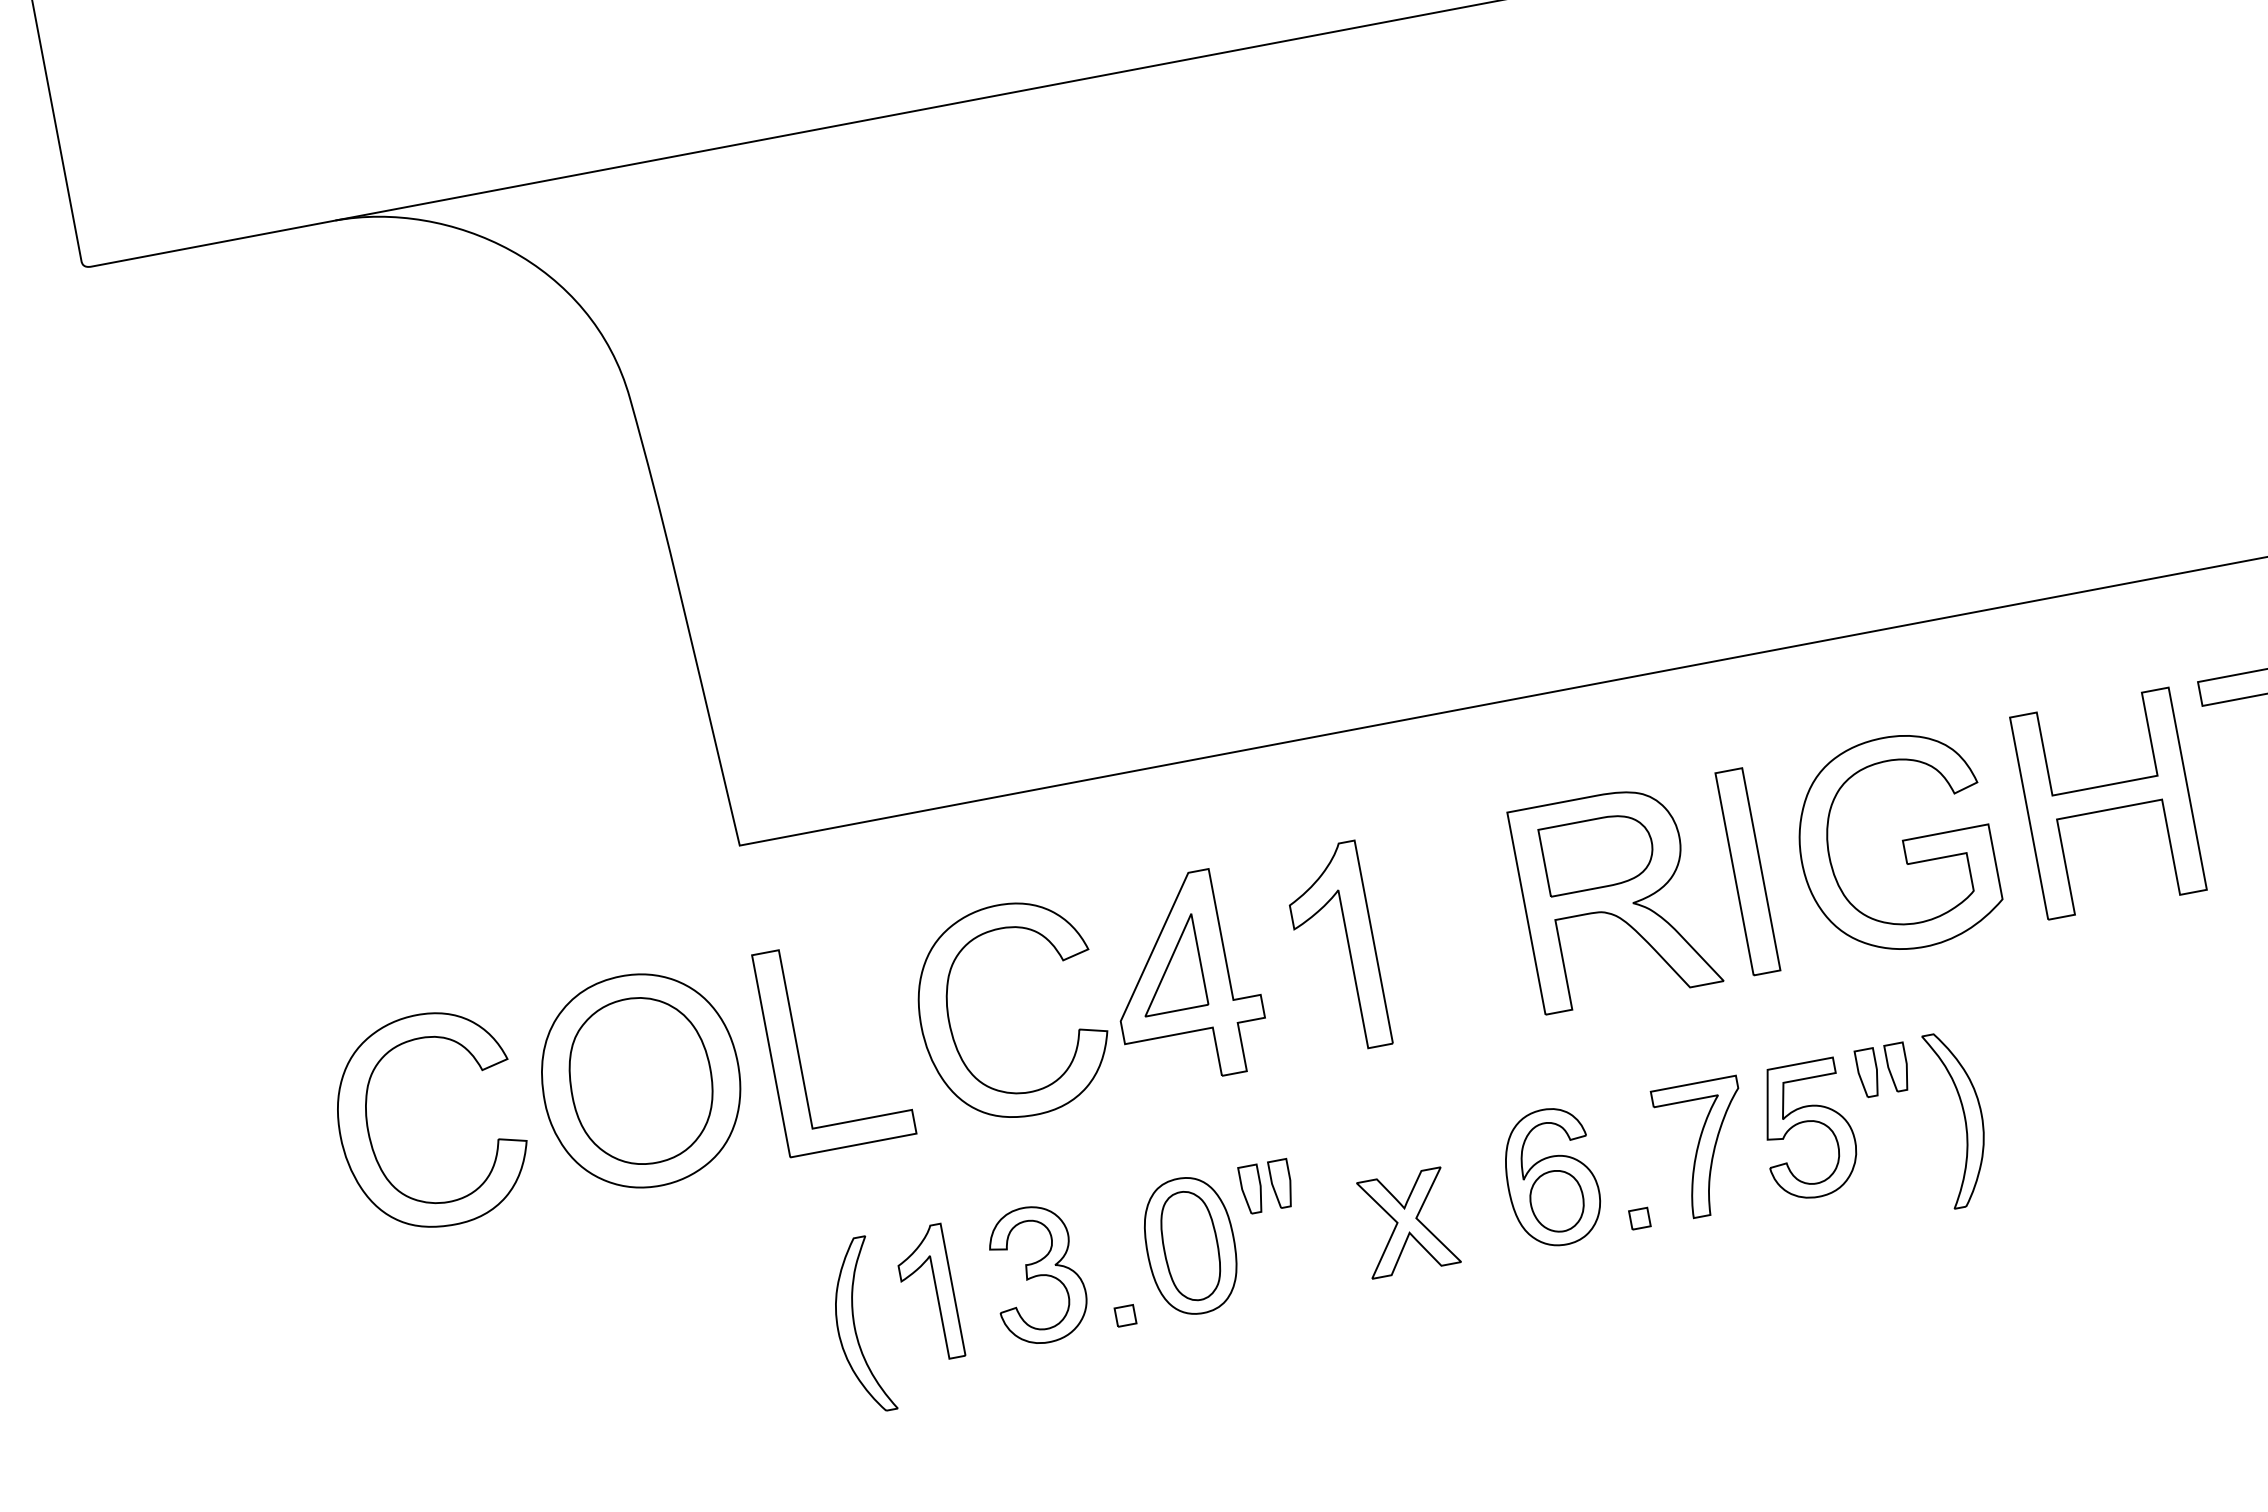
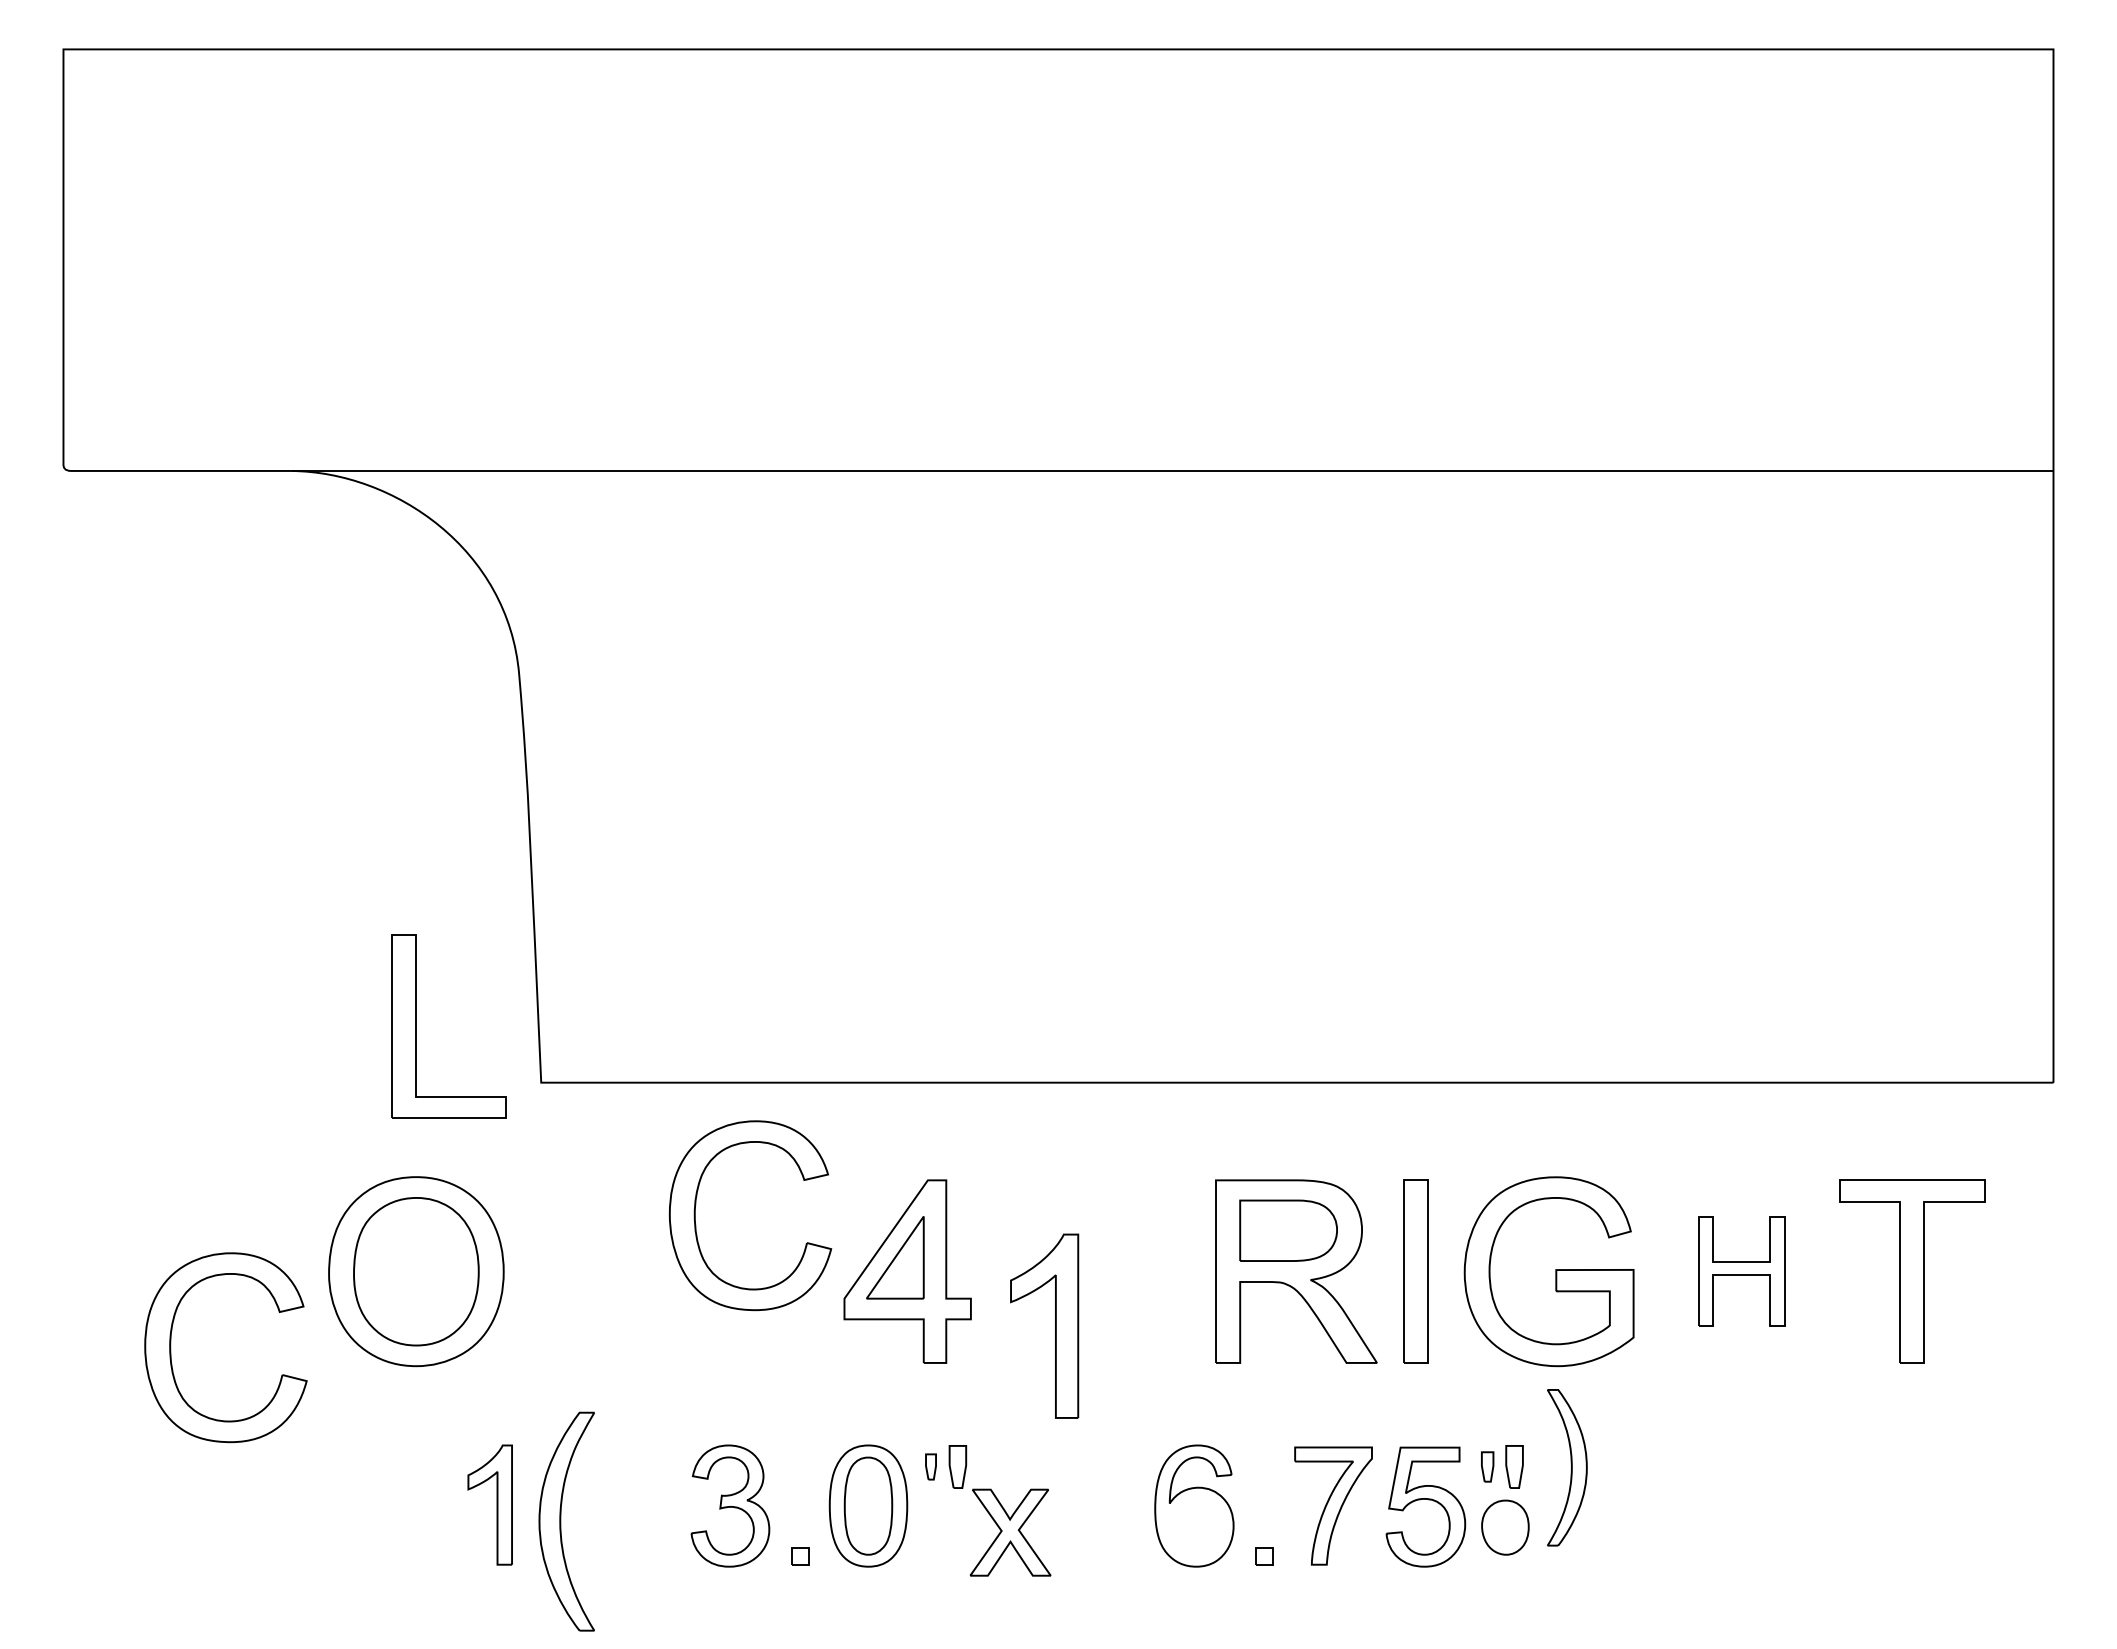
part: (2108, 803) -> (1741, 1271), size x0.6
part: (1348, 945) -> (1055, 1325), moved
part: (953, 1032) -> (696, 1224), moved
part: (798, 1051) -> (416, 1026), moved
part: (1867, 1072) -> (1487, 1466), size x0.7
part: (1960, 1118) -> (1567, 1467), moved
part: (369, 1132) -> (171, 1347), moved
part: (1251, 1189) -> (930, 1466), size x0.6
part: (1557, 1201) -> (1505, 1527), moved
part: (1407, 1222) -> (1010, 1532), moved
part: (935, 1292) -> (496, 1504), moved
part: (859, 1326) -> (566, 1521), size x1.4

